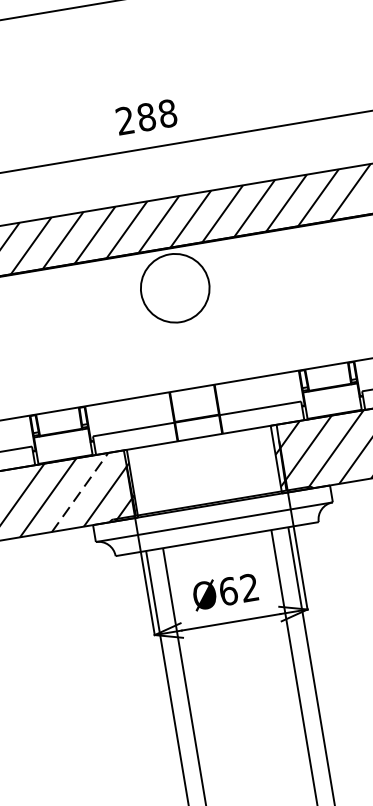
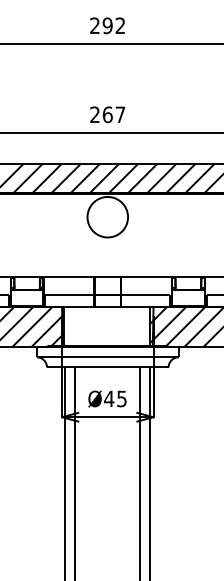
text: (156, 115) -> (113, 114), 288 -> 267
line: (80, 491) -> (32, 326), dashed -> solid
text: (238, 588) -> (115, 398), Ø62 -> Ø45

